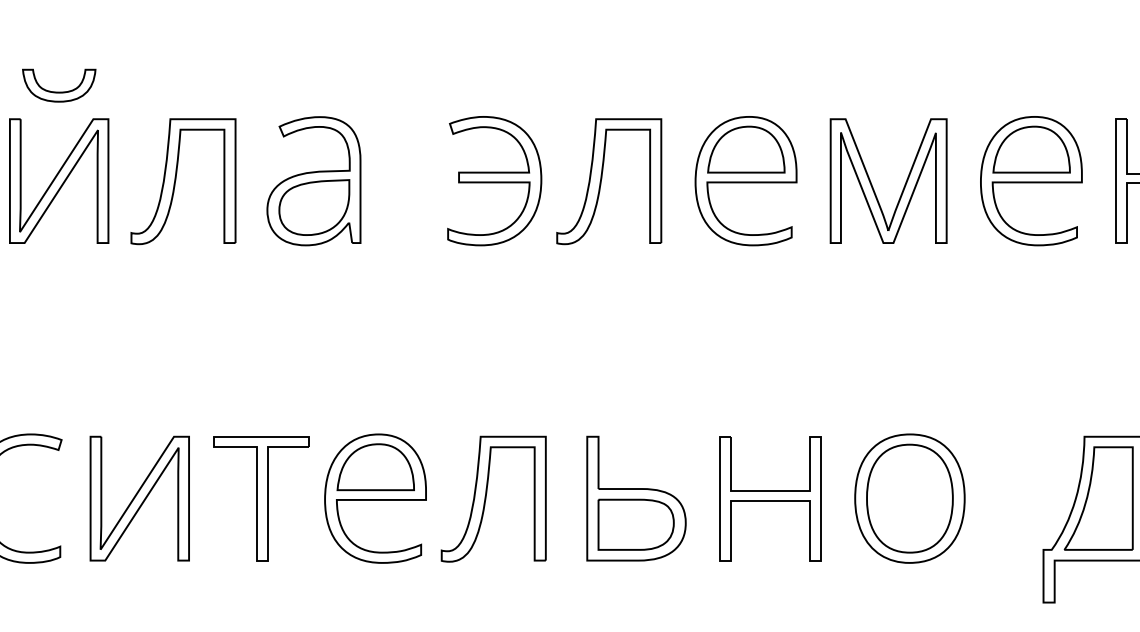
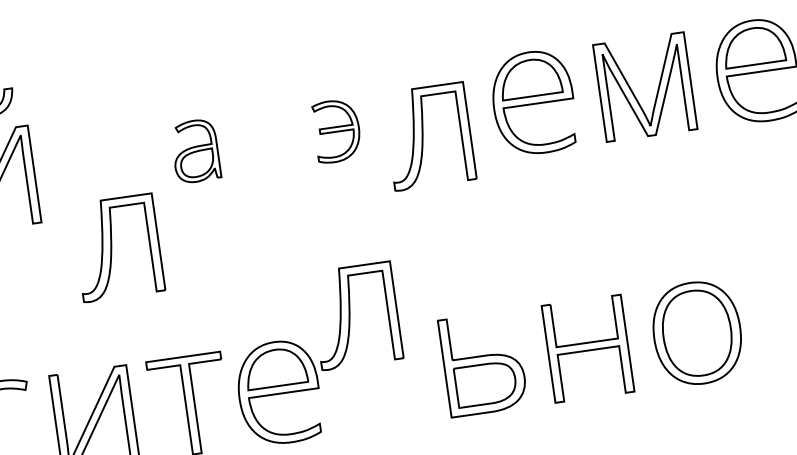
part: (602, 179) -> (423, 135), moved
part: (176, 180) -> (112, 247), moved
part: (313, 181) -> (195, 151), size x0.6
part: (494, 181) -> (336, 131), size x0.6
part: (486, 498) -> (350, 316), moved

